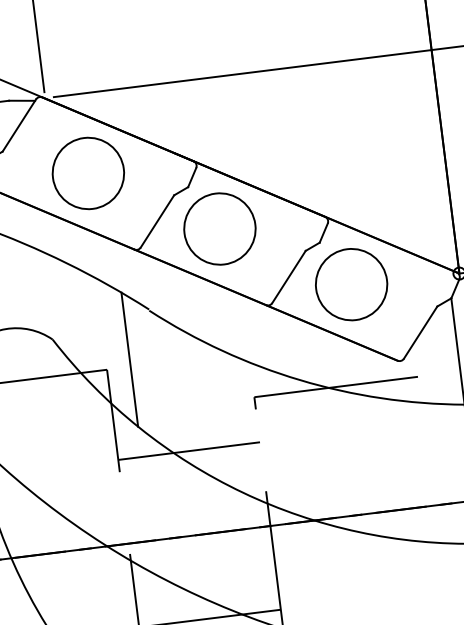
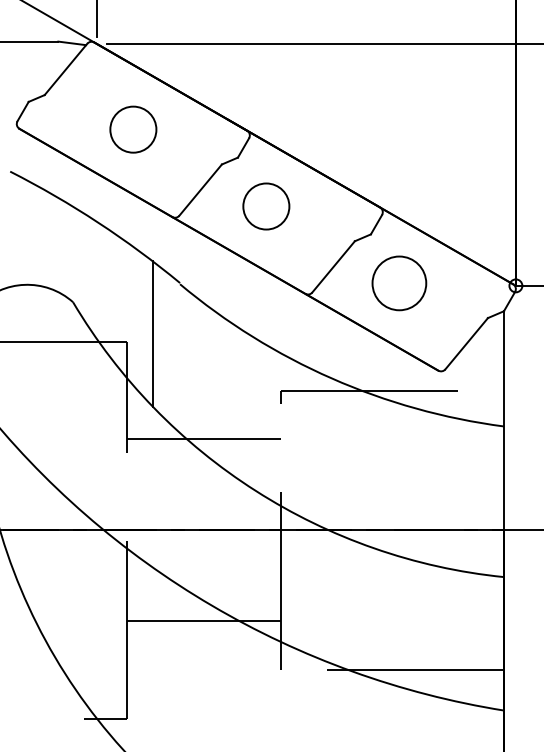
circle: (88, 173) -> (133, 129), size x0.6
circle: (220, 228) -> (266, 206), size x0.6
circle: (351, 284) -> (399, 283), size x0.7

